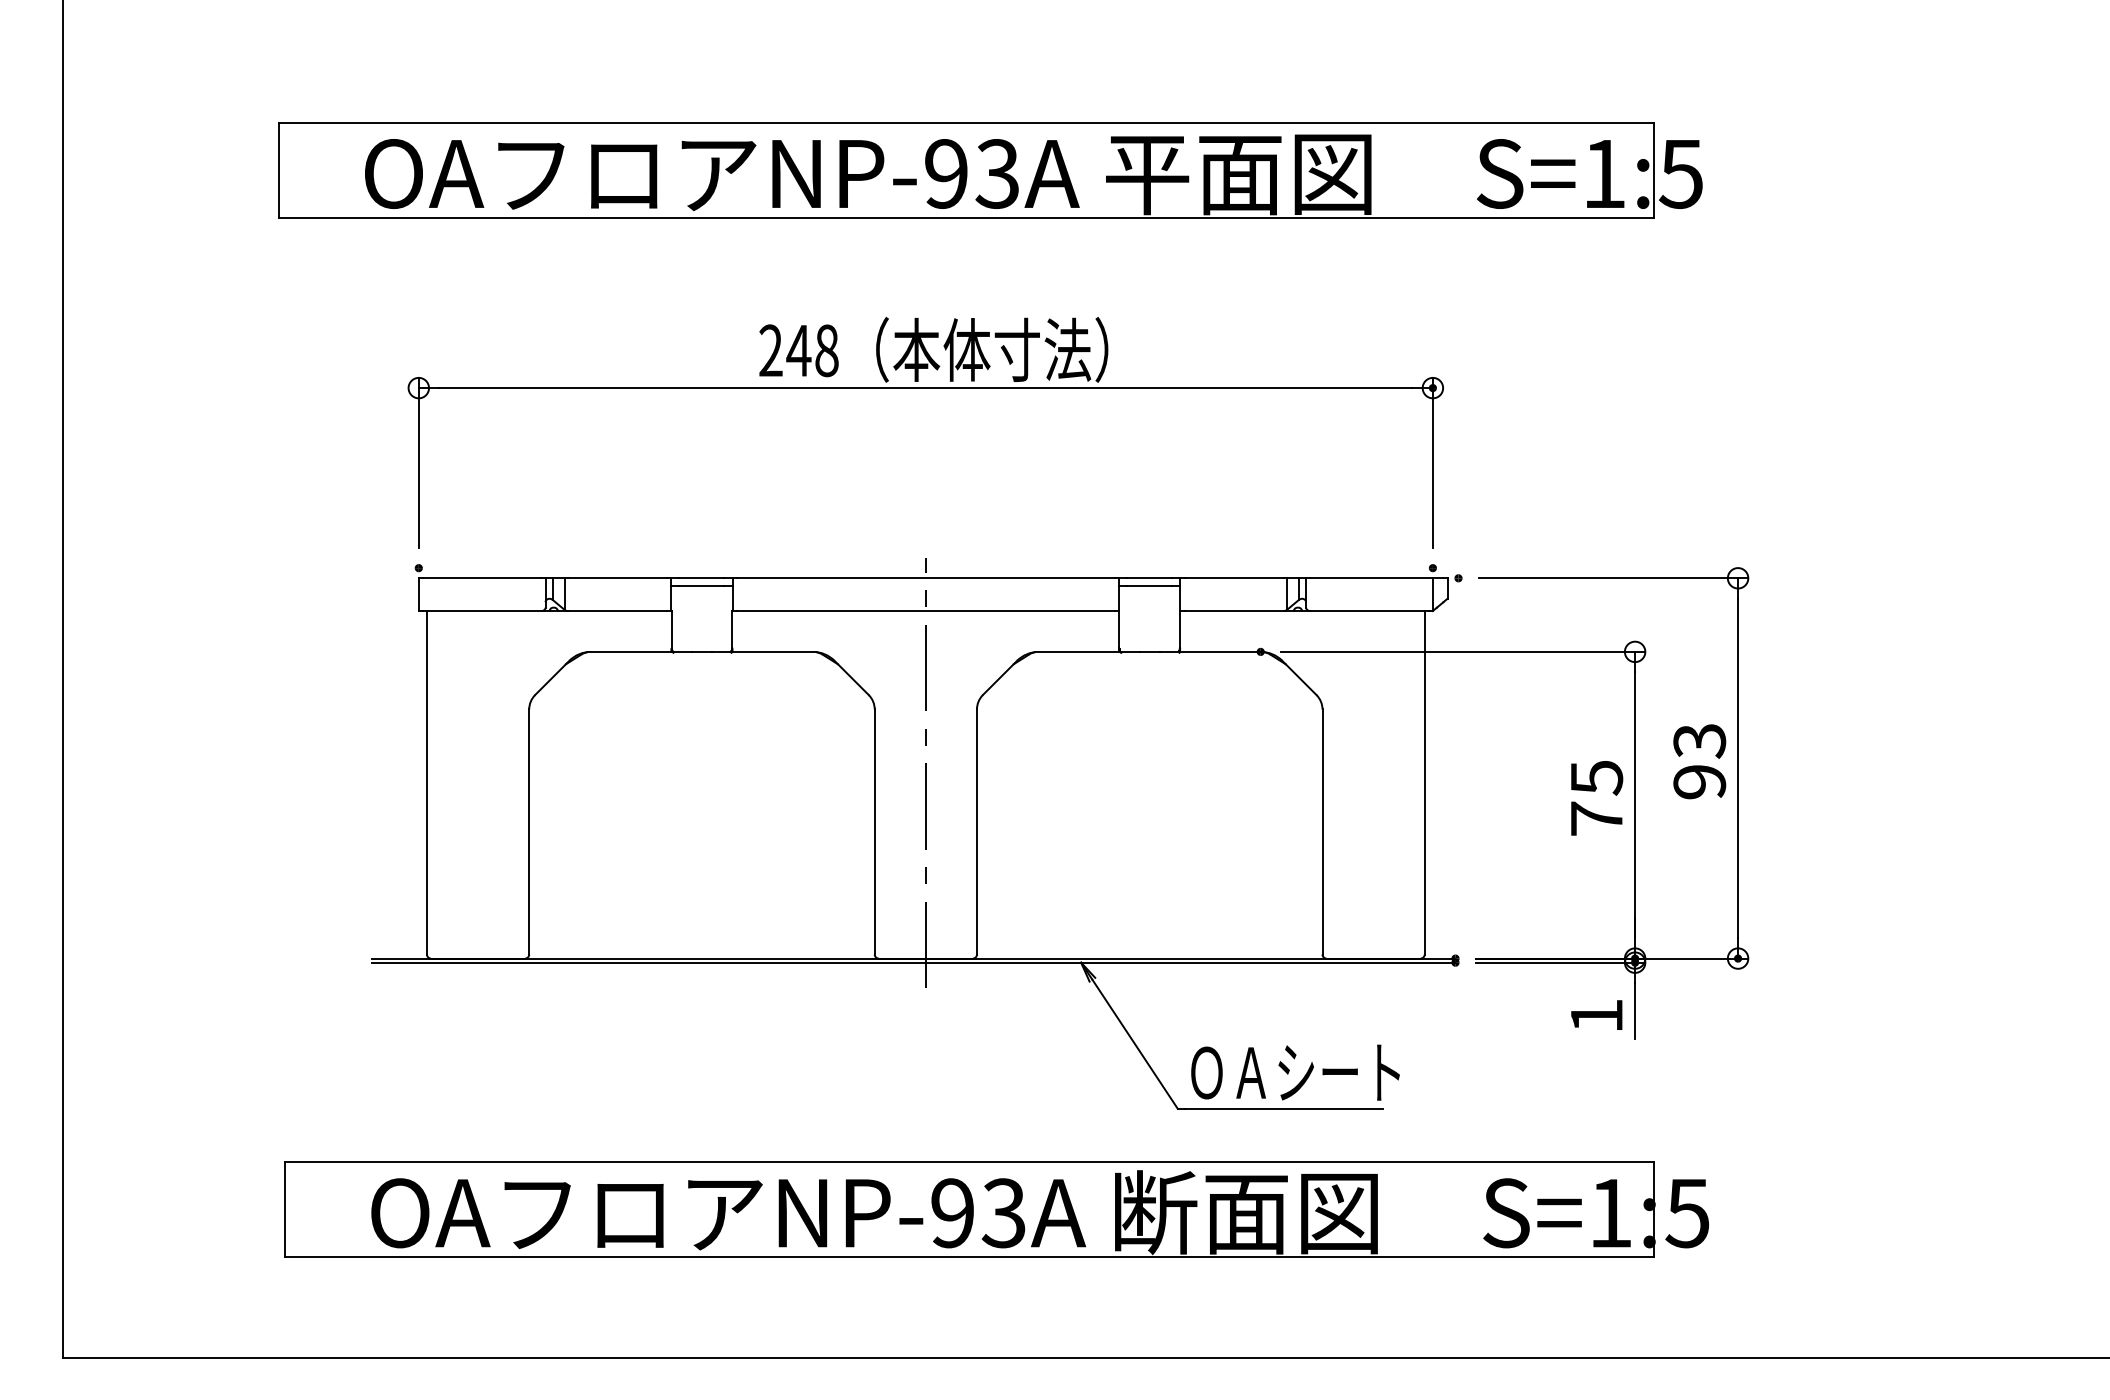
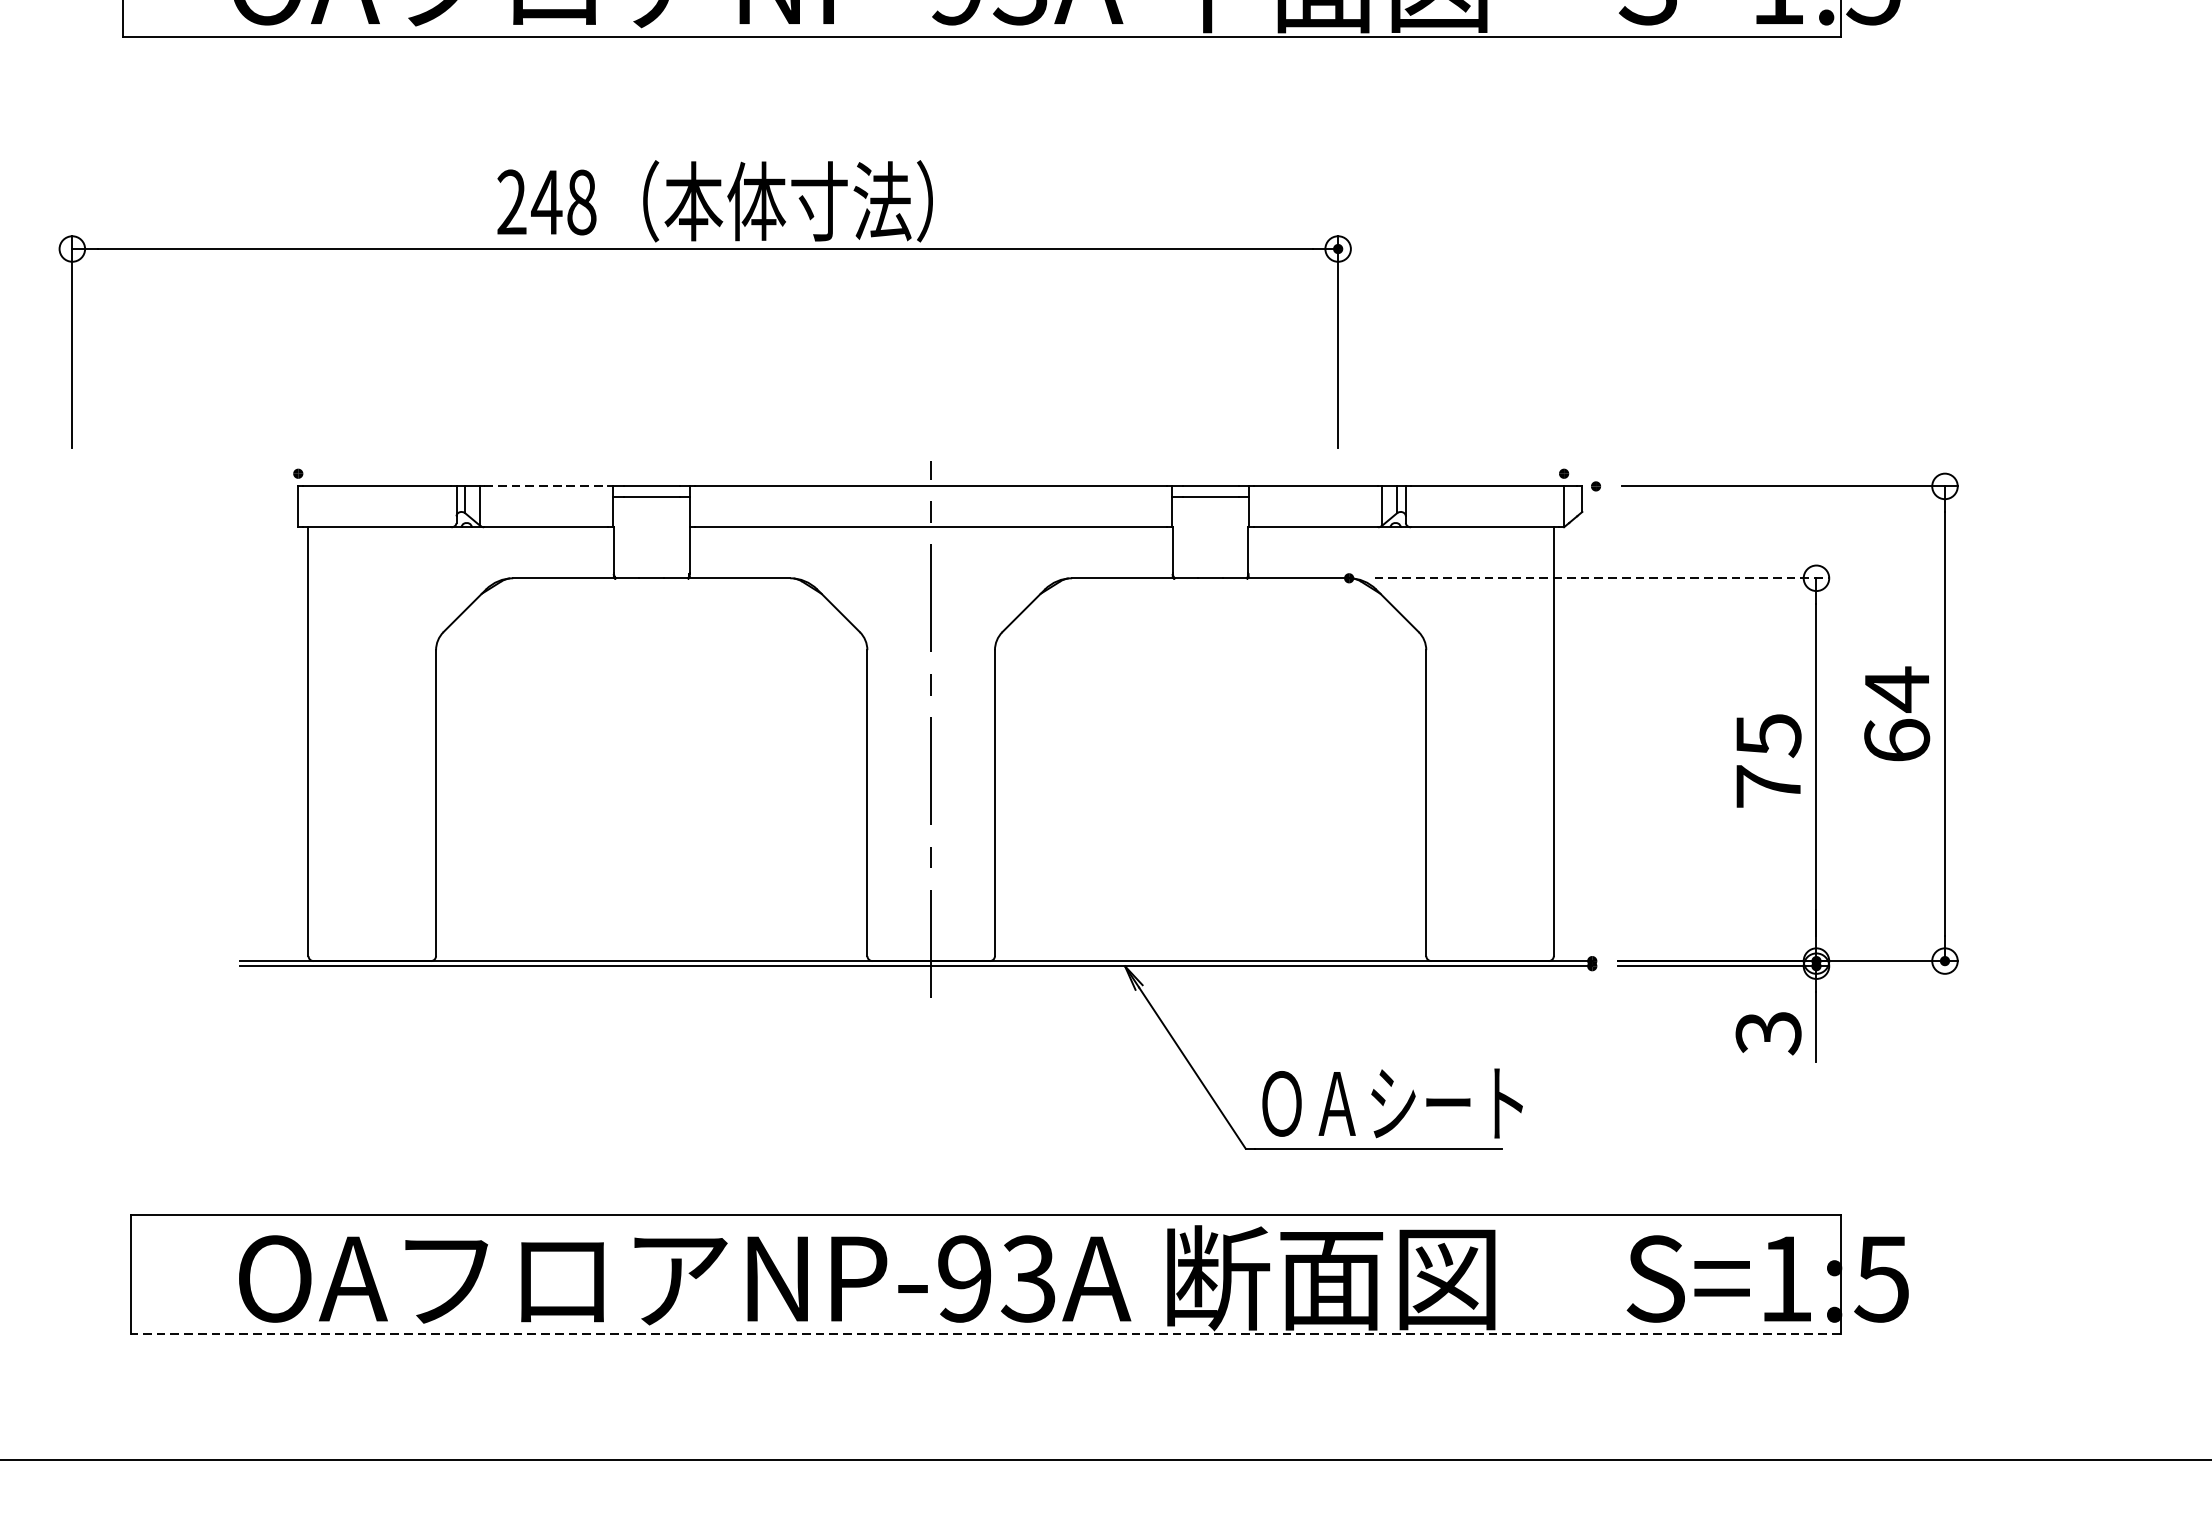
part: (925, 388) -> (704, 249), moved
line: (617, 578) -> (546, 486), solid -> dashed
line: (1463, 651) -> (1602, 577), solid -> dashed
text: (1699, 760) -> (1896, 713), 93 -> 64
text: (1596, 1016) -> (1768, 1033), 1 -> 3
line: (969, 1257) -> (985, 1334), solid -> dashed

